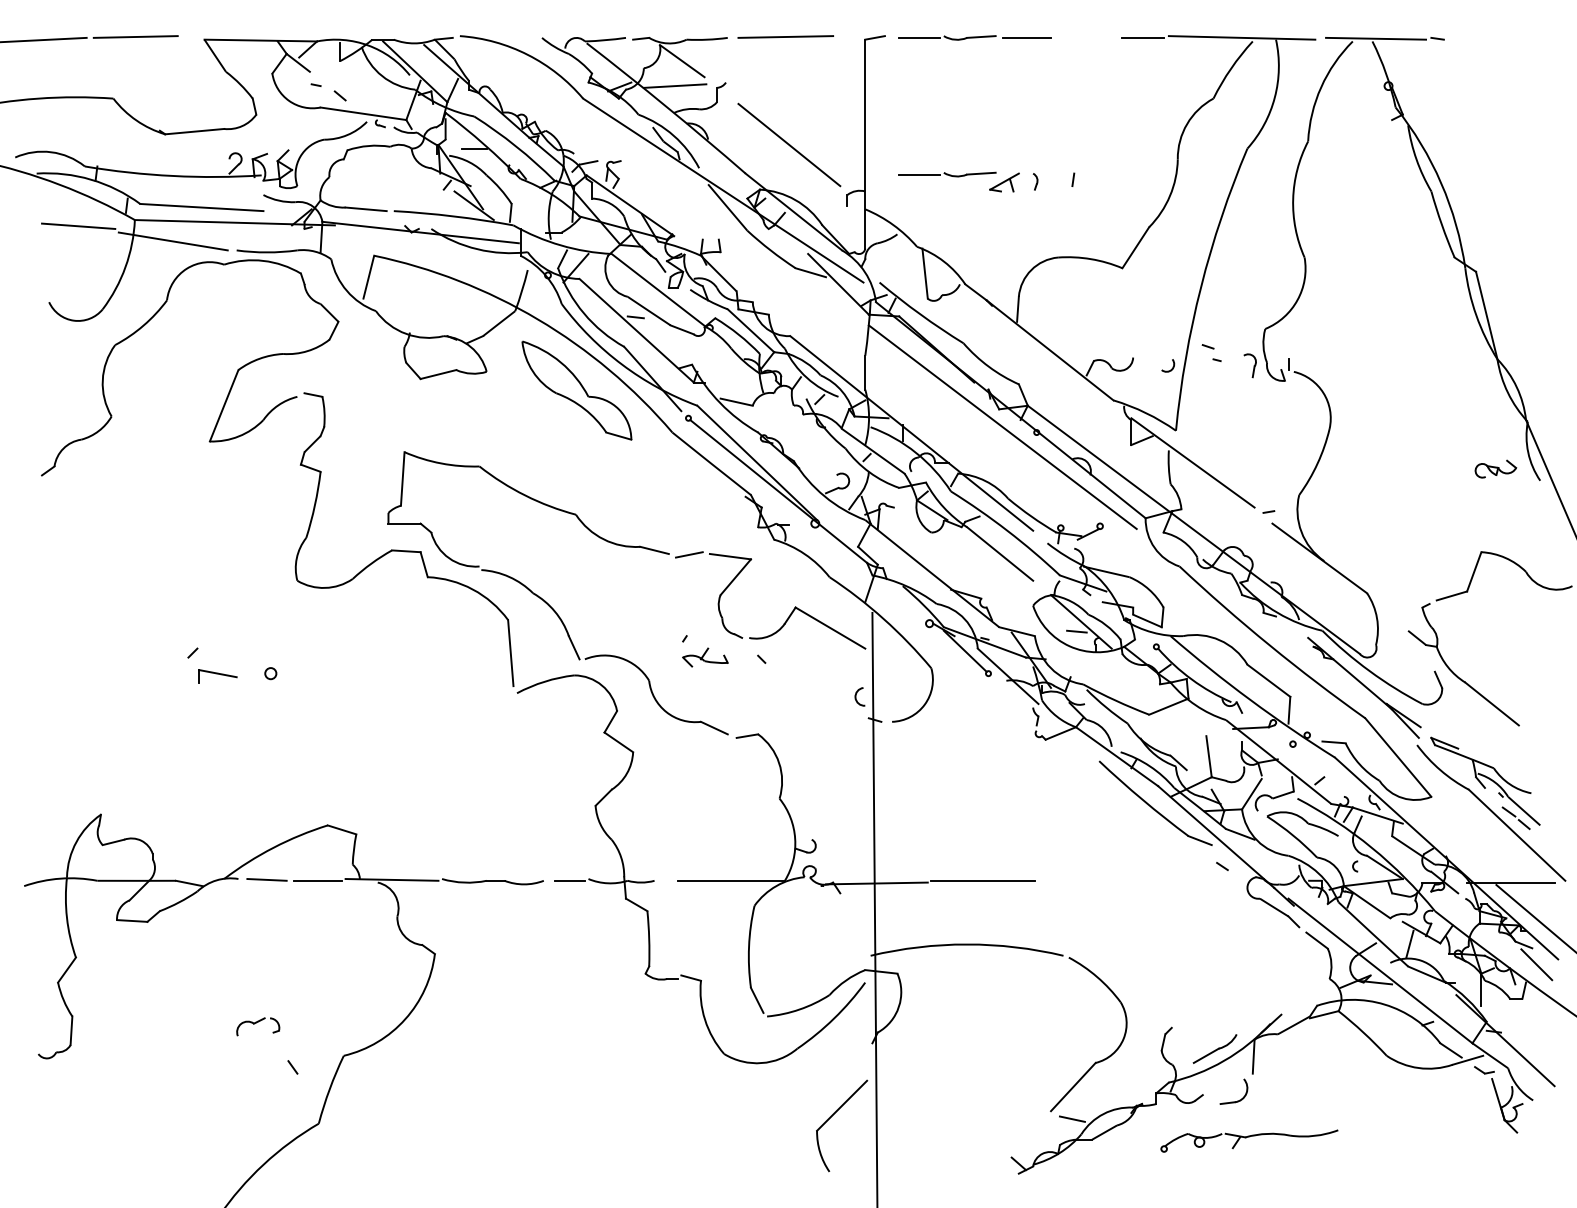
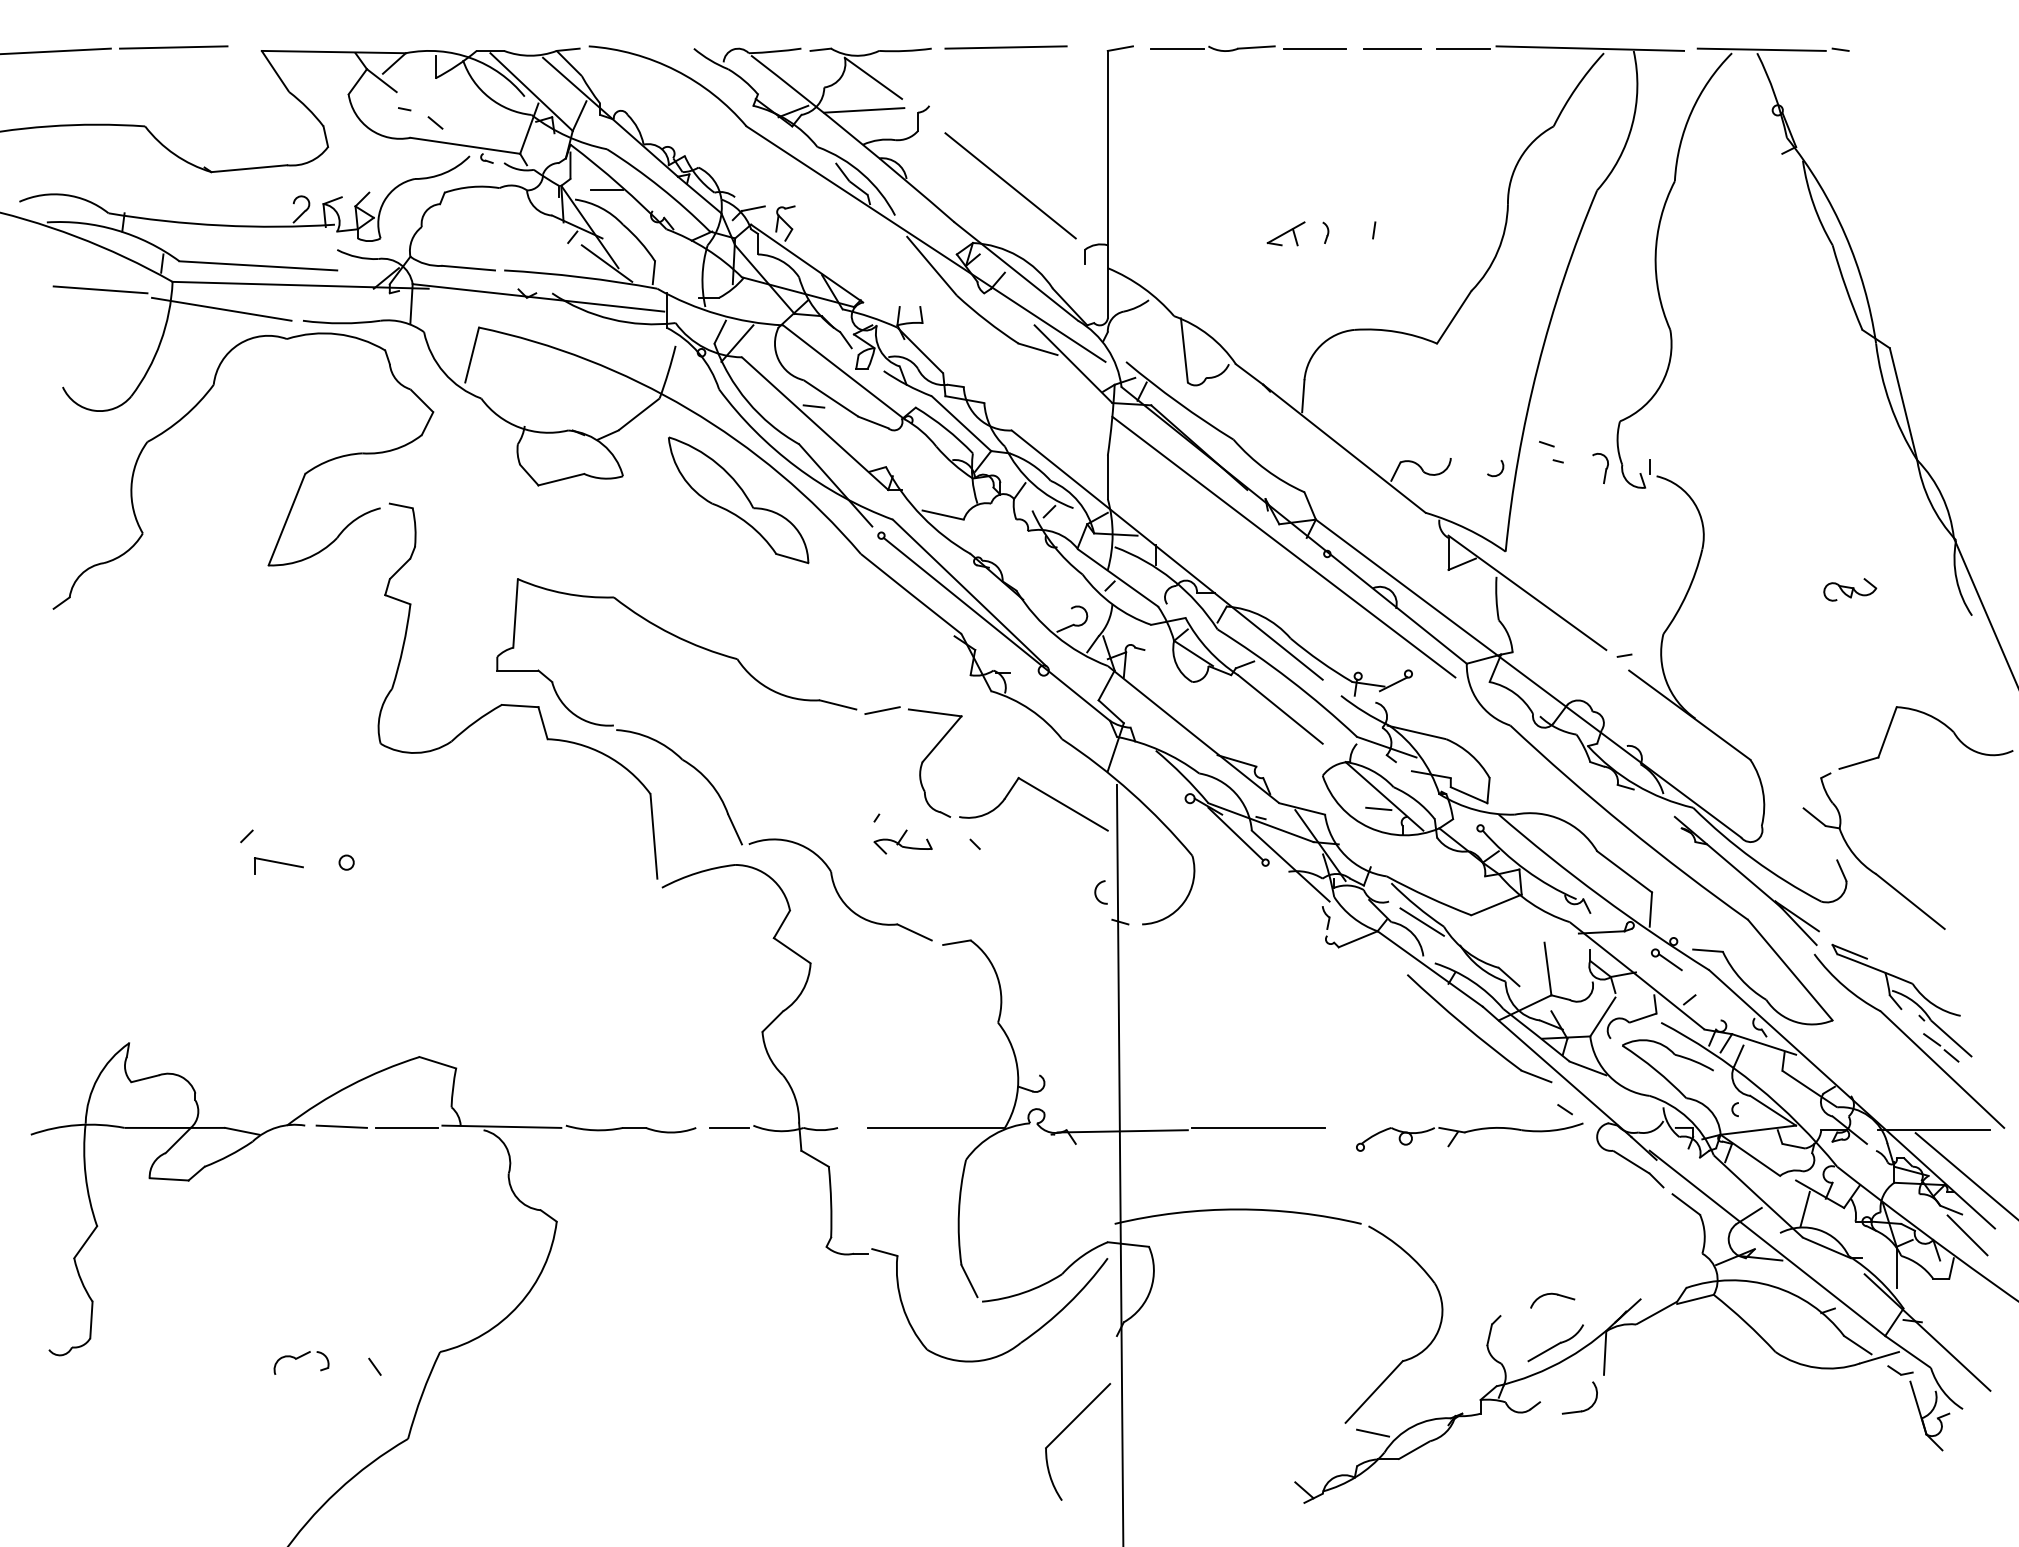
line: (1087, 37) -> (1392, 48), added
part: (947, 174) -> (1212, 223), removed
part: (1496, 468) -> (1850, 589), moved
line: (1110, 719) -> (1421, 921), added
line: (1303, 751) -> (1669, 962), added
part: (1212, 1015) -> (1552, 1300), added
part: (258, 1026) -> (301, 1362), moved
part: (1249, 1140) -> (1469, 1136), moved

